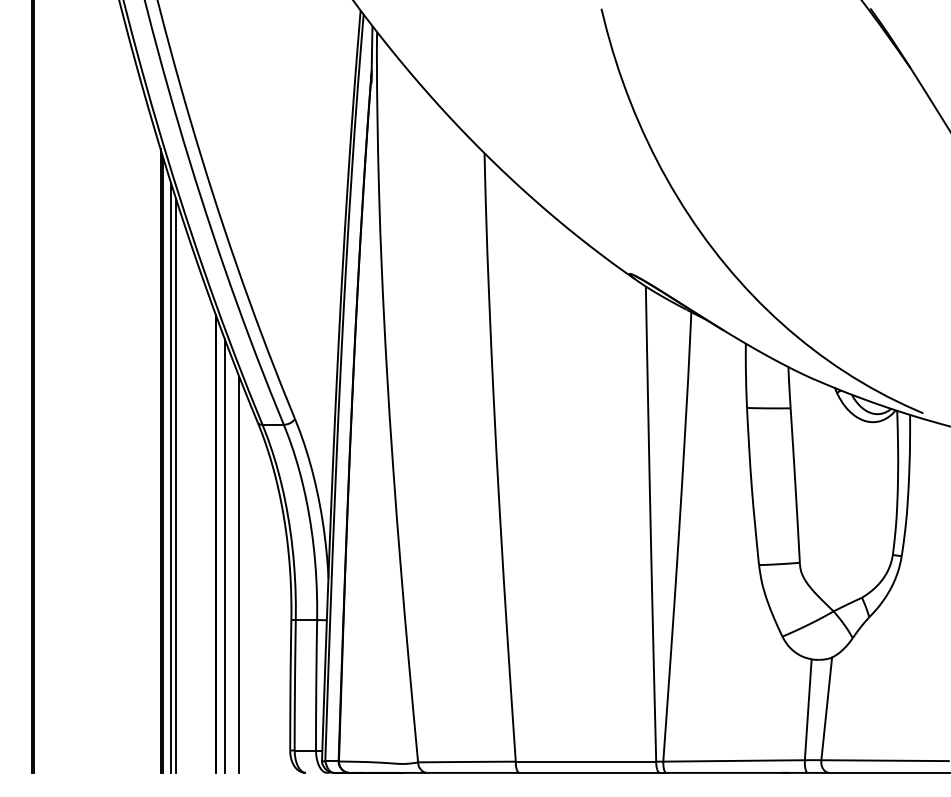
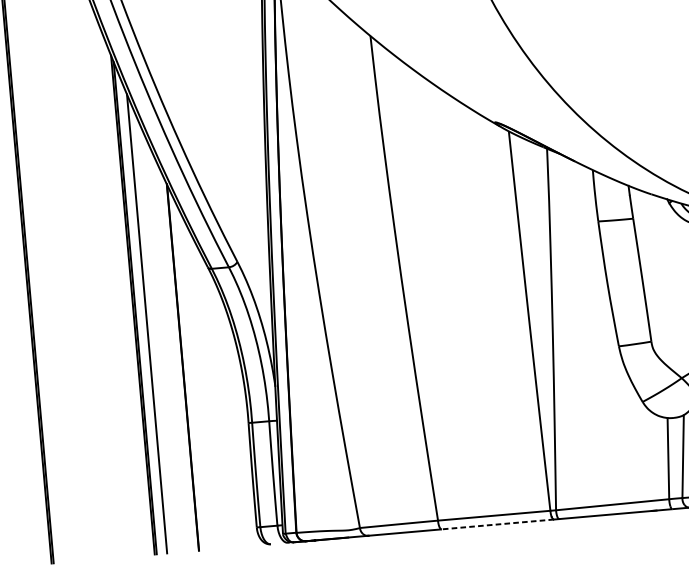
line: (171, 477) -> (142, 317), removed
line: (224, 555) -> (190, 376), removed
line: (239, 574) -> (203, 390), removed
line: (589, 772) -> (497, 524), solid -> dashed

